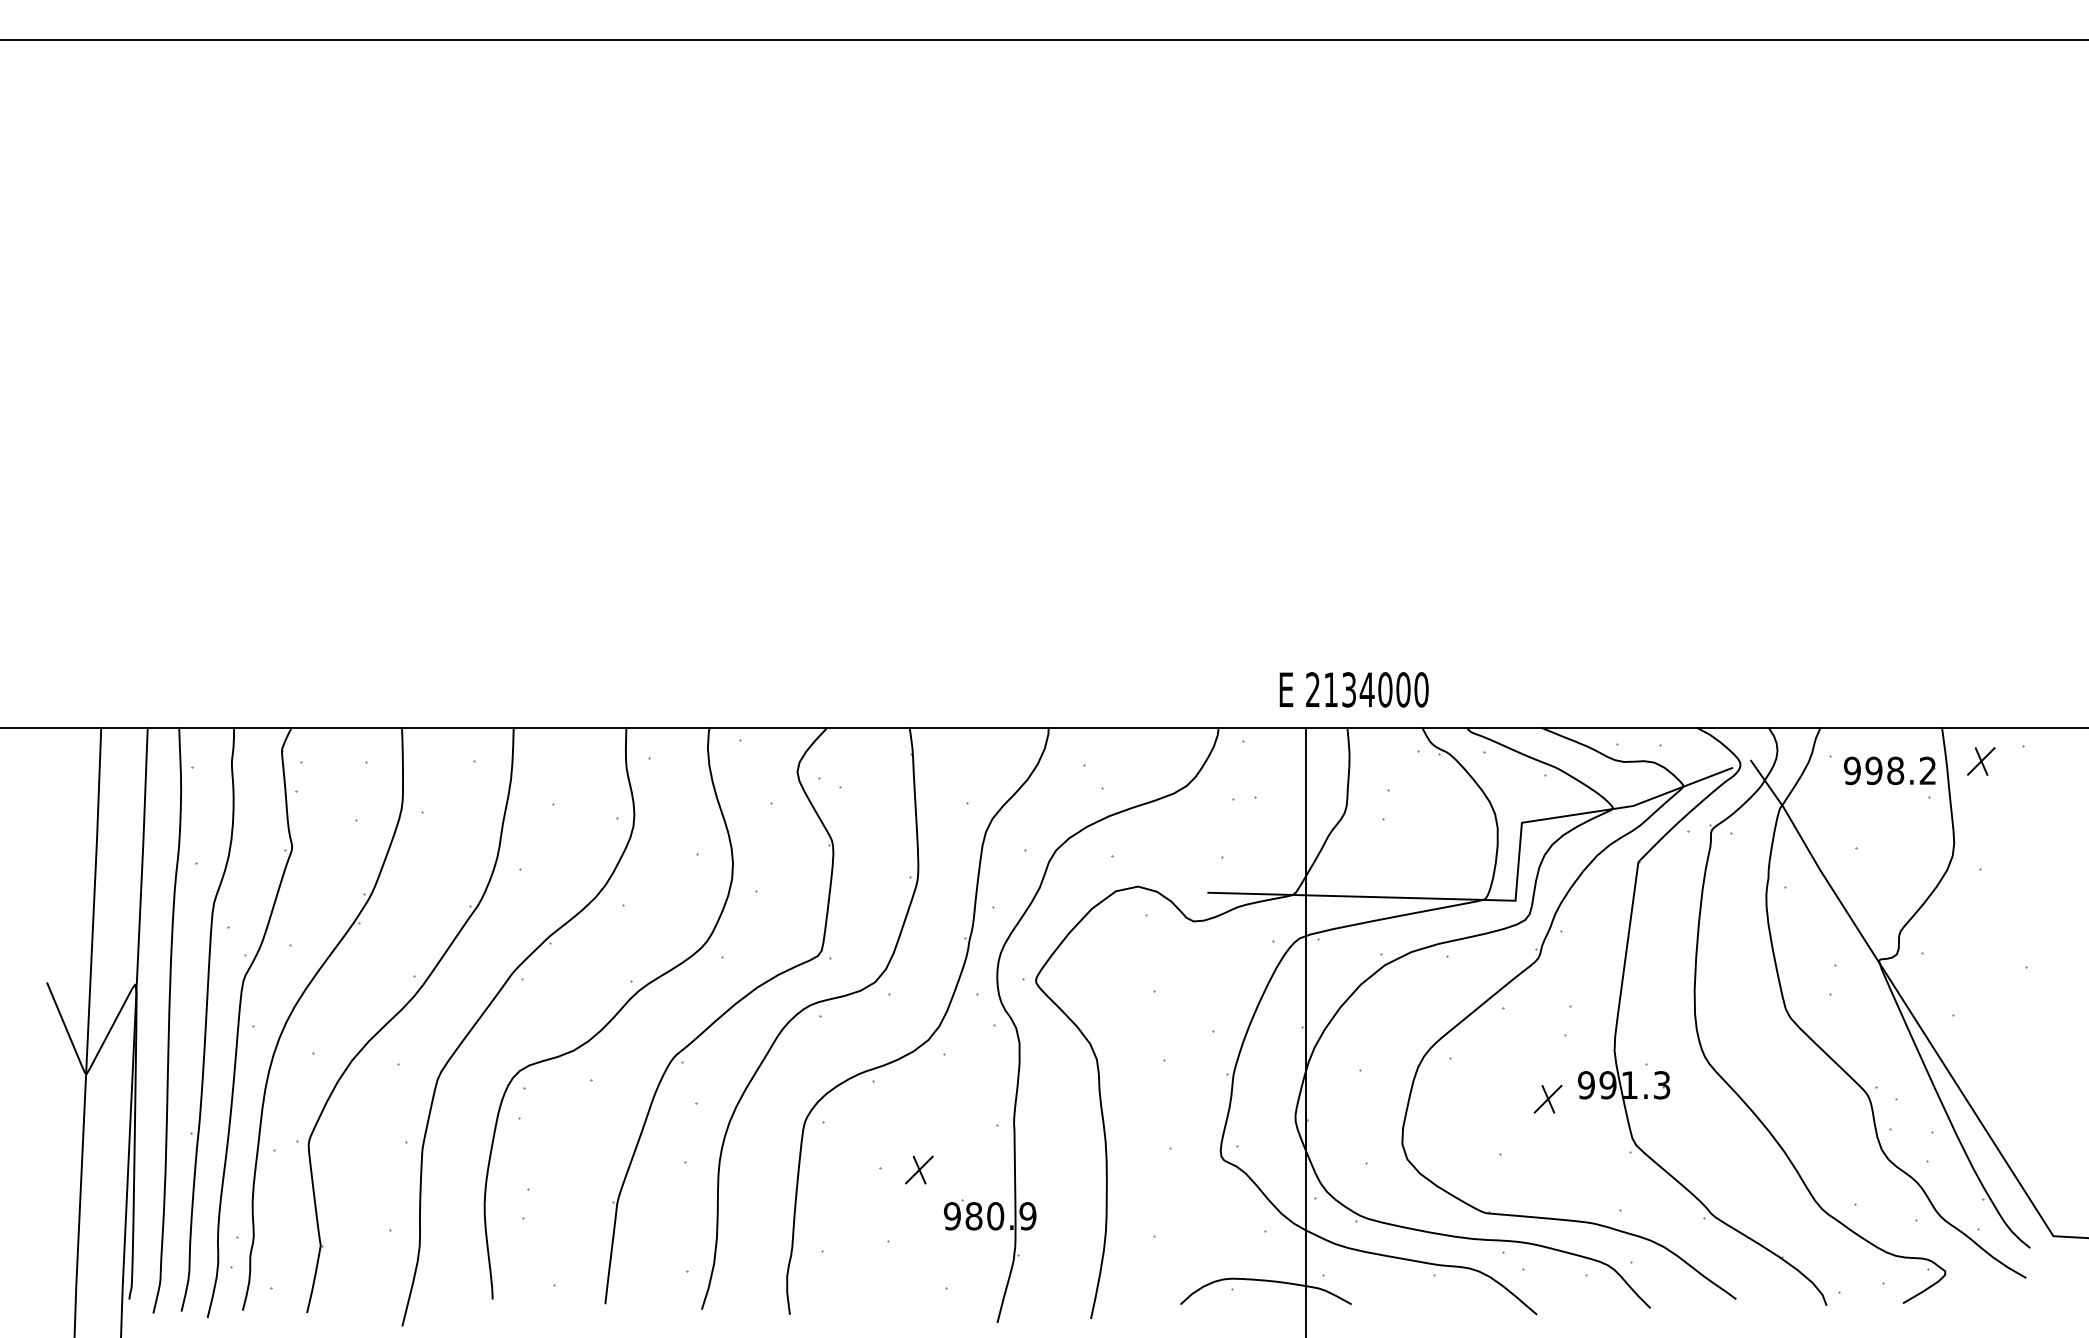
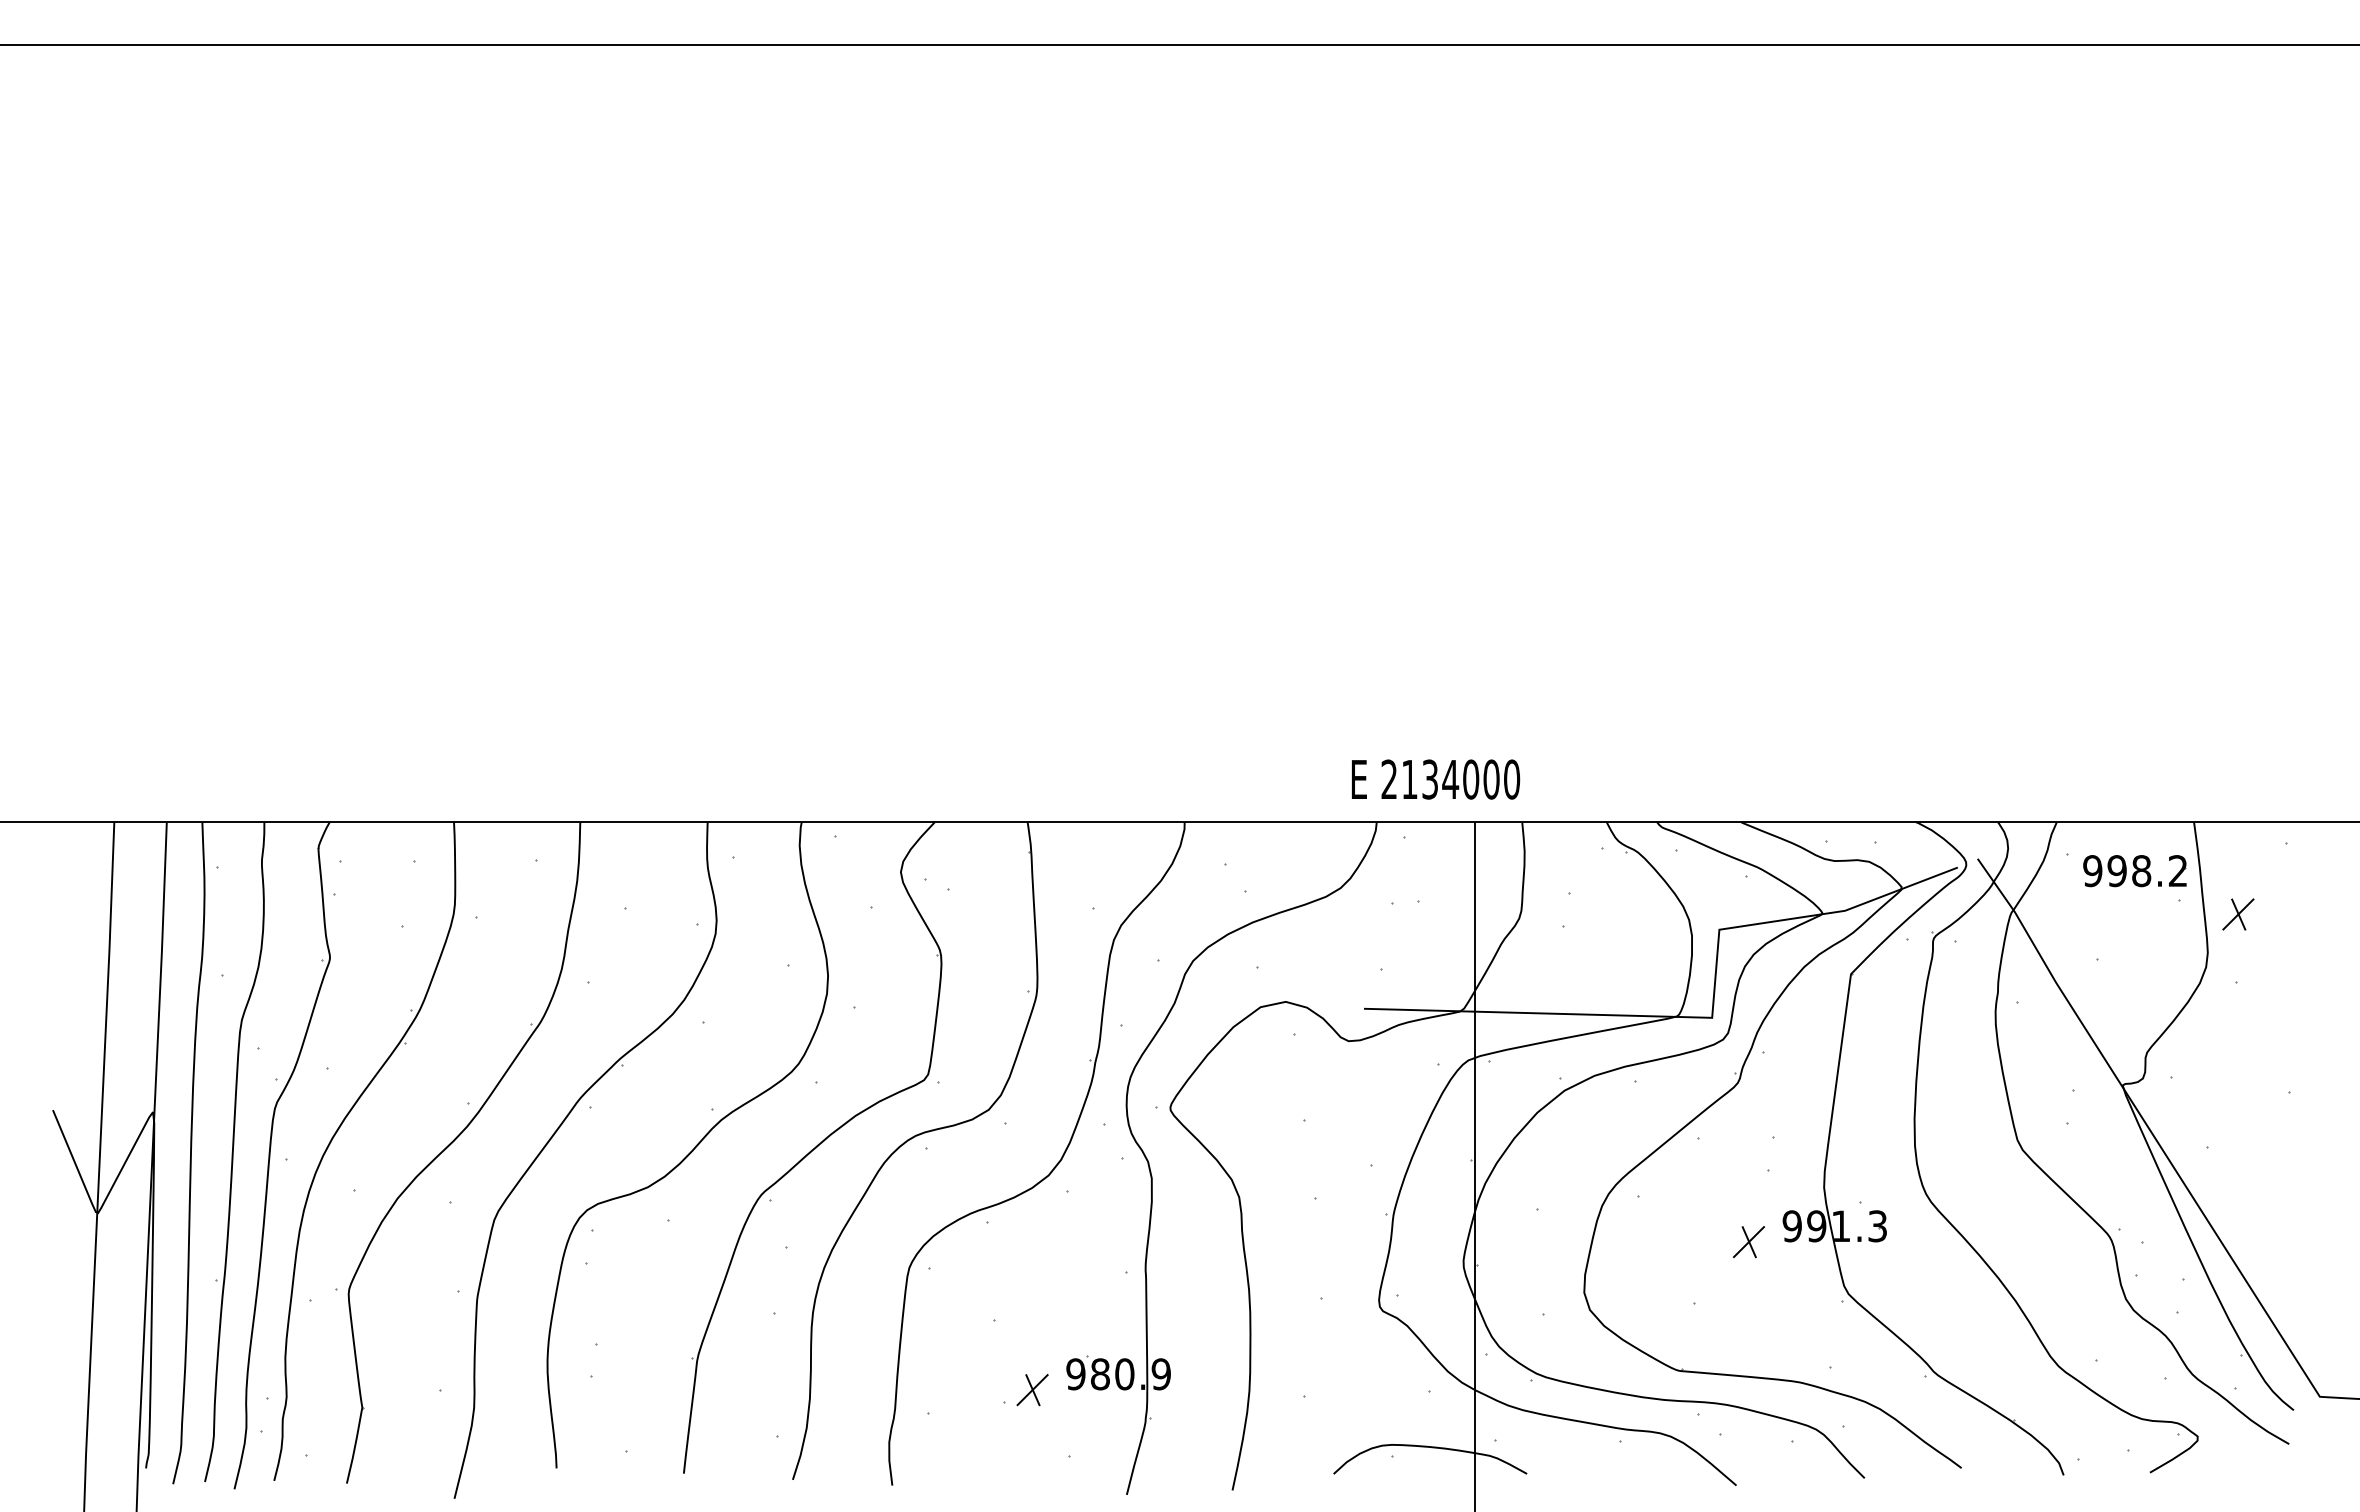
text: (1354, 689) -> (1436, 779), moved
part: (1981, 761) -> (2238, 914), moved
part: (919, 1170) -> (1032, 1390), moved

